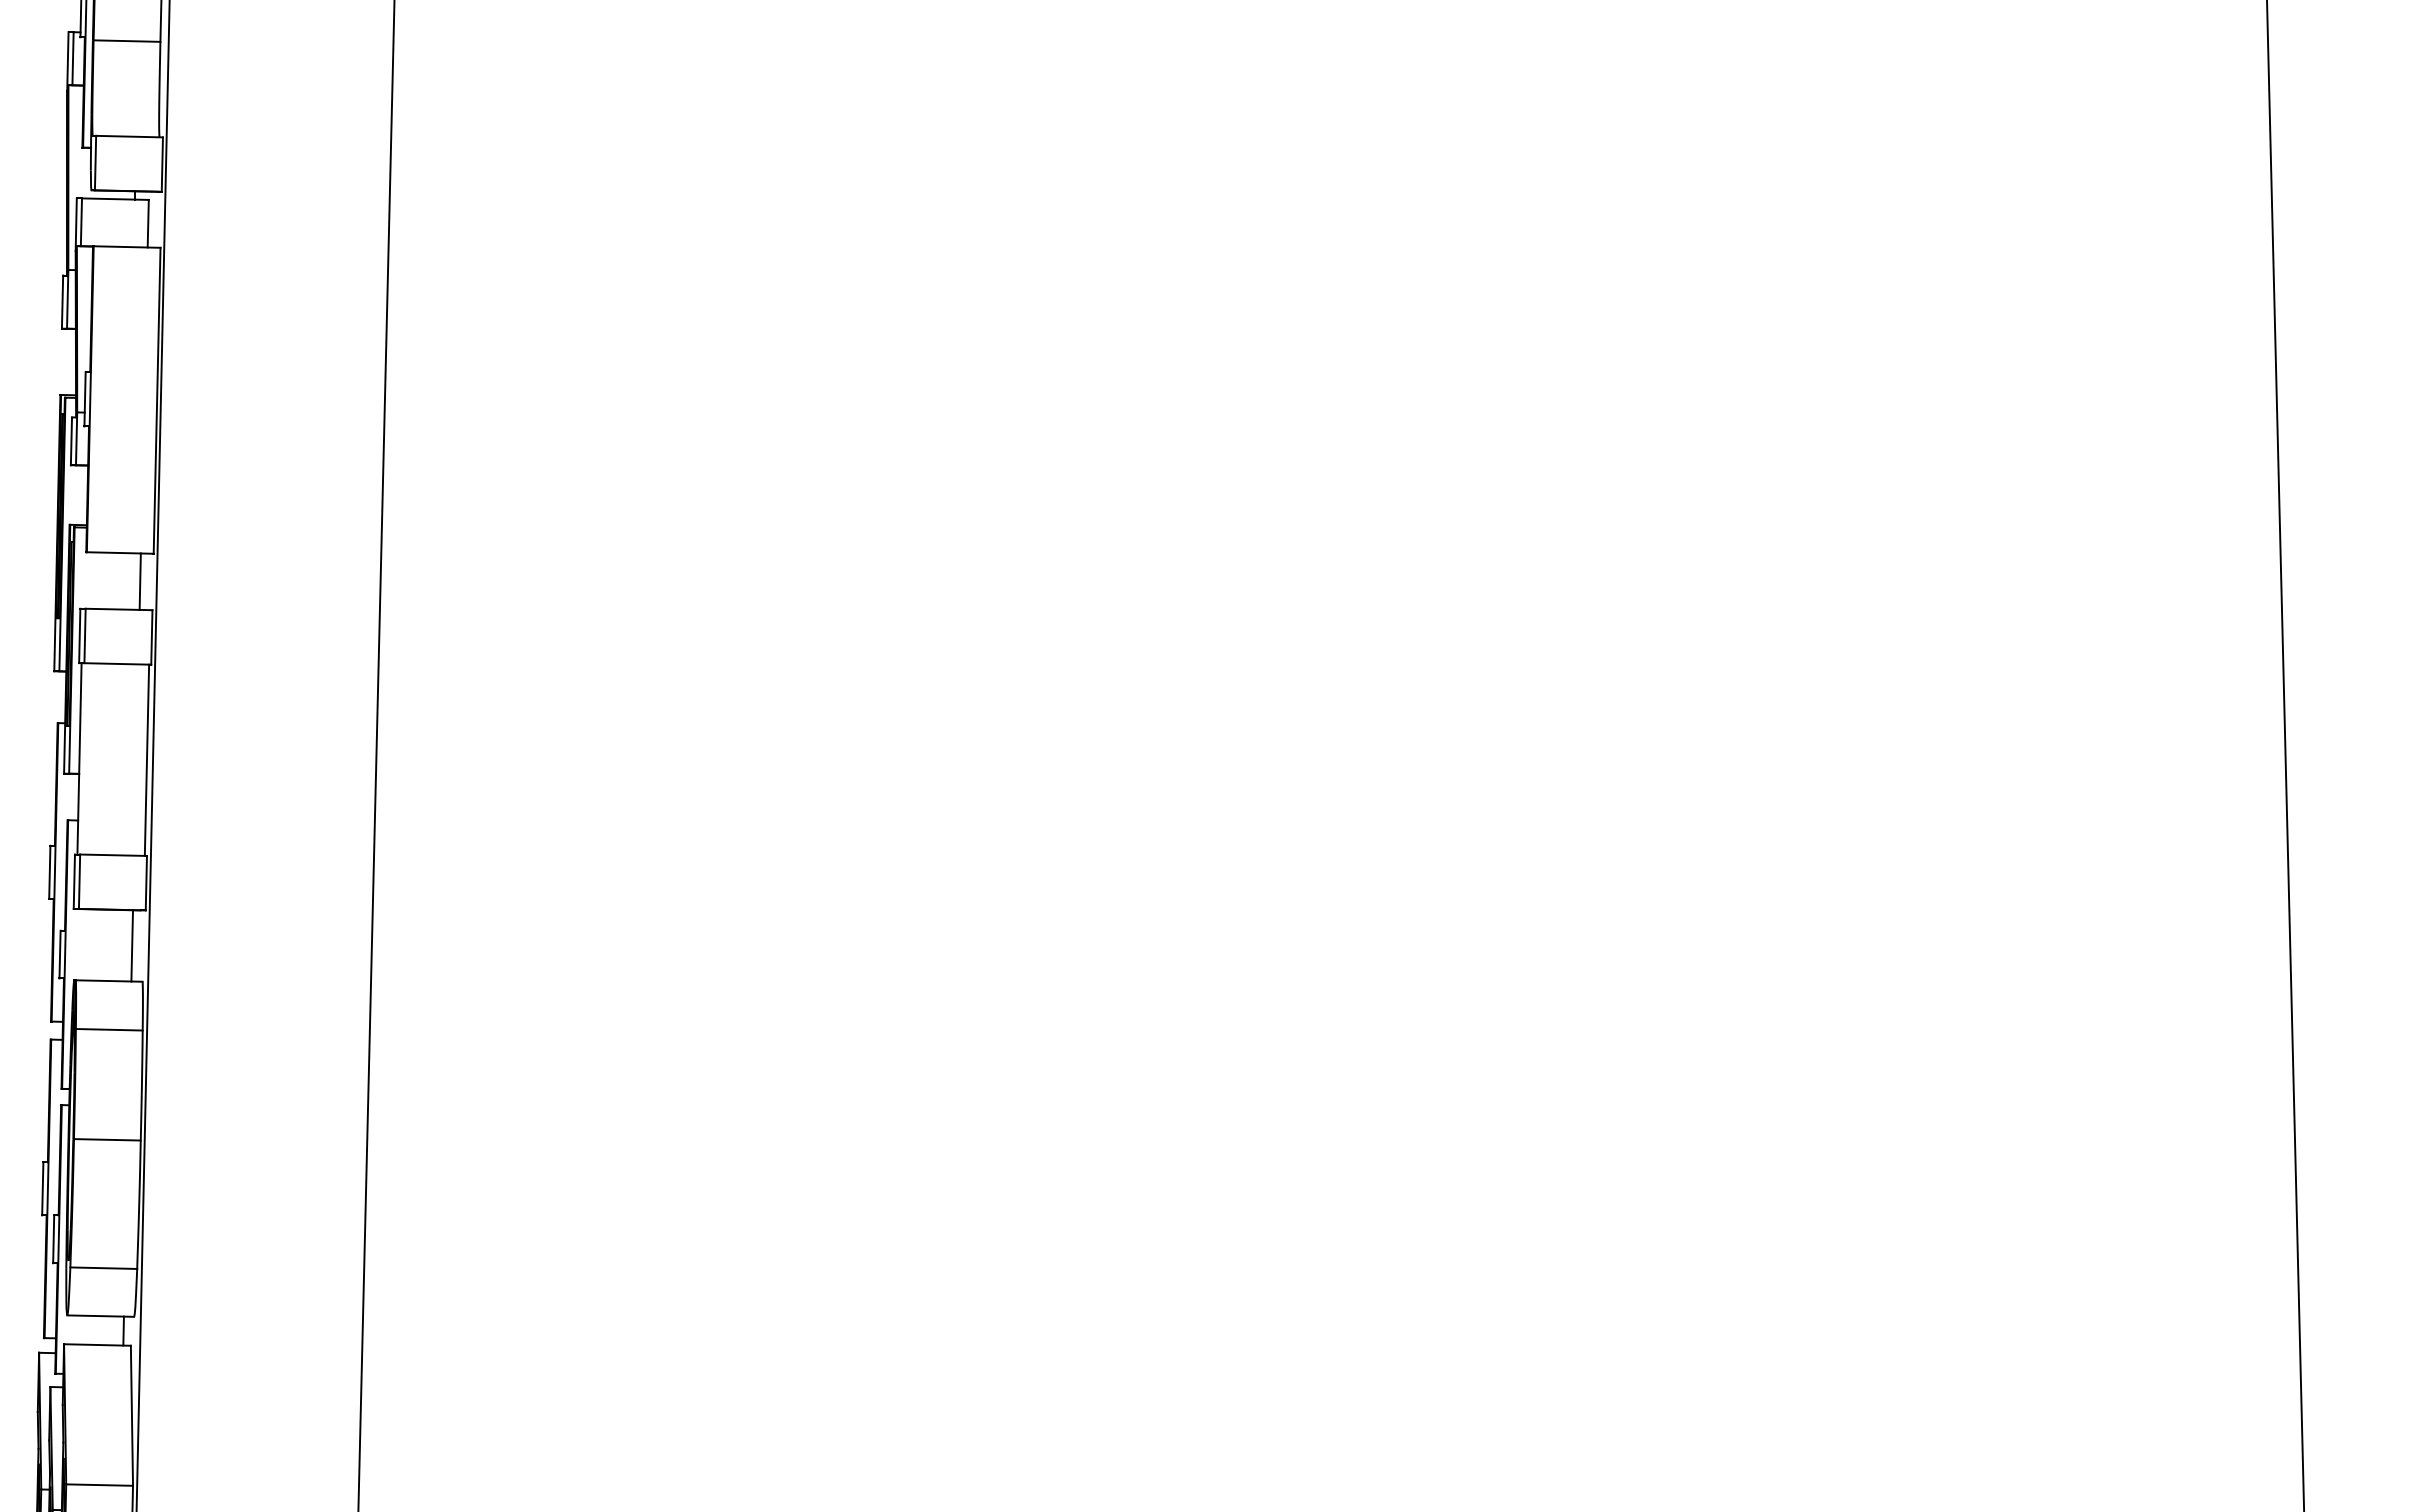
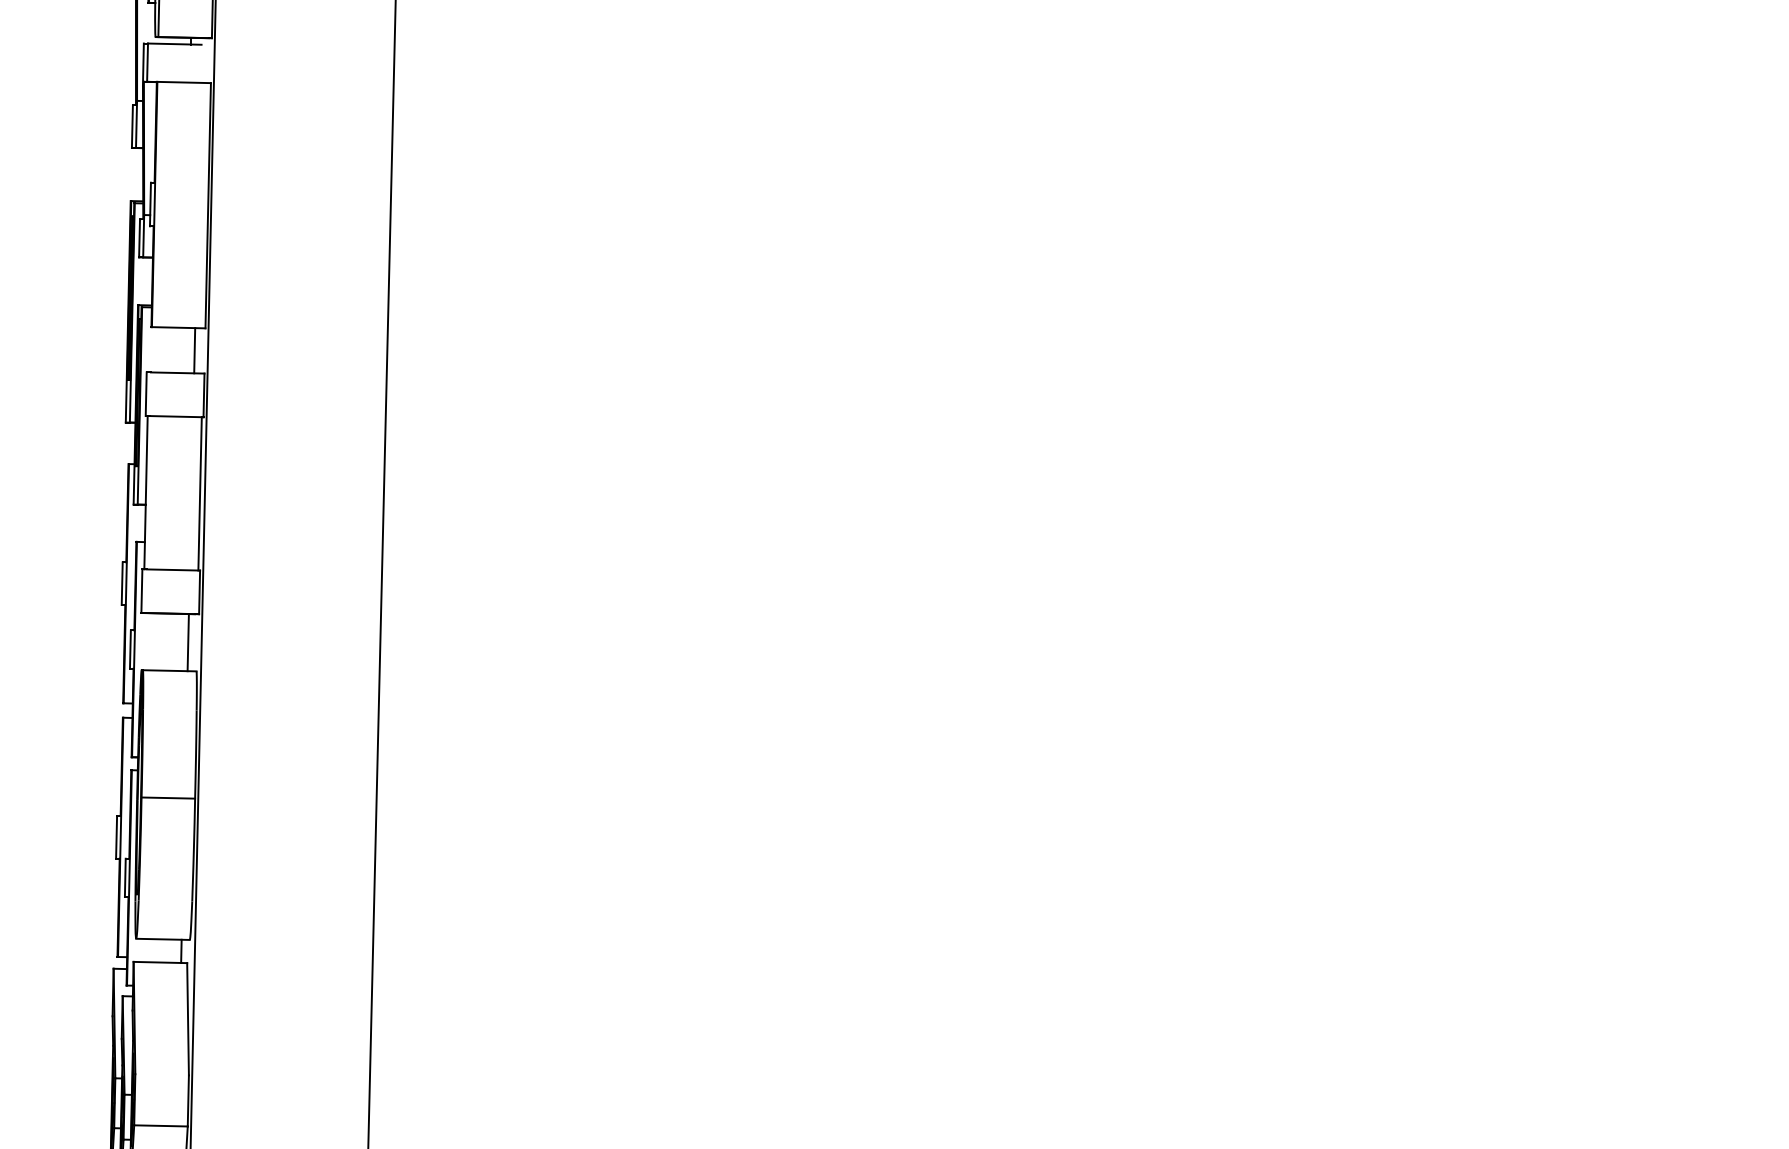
line: (147, 223) -> (200, 63), removed
line: (84, 635) -> (150, 393), removed
line: (79, 881) -> (146, 591), removed
line: (108, 1029) -> (169, 709), removed
line: (103, 1267) -> (165, 900), removed
line: (99, 1484) -> (162, 1074), removed

